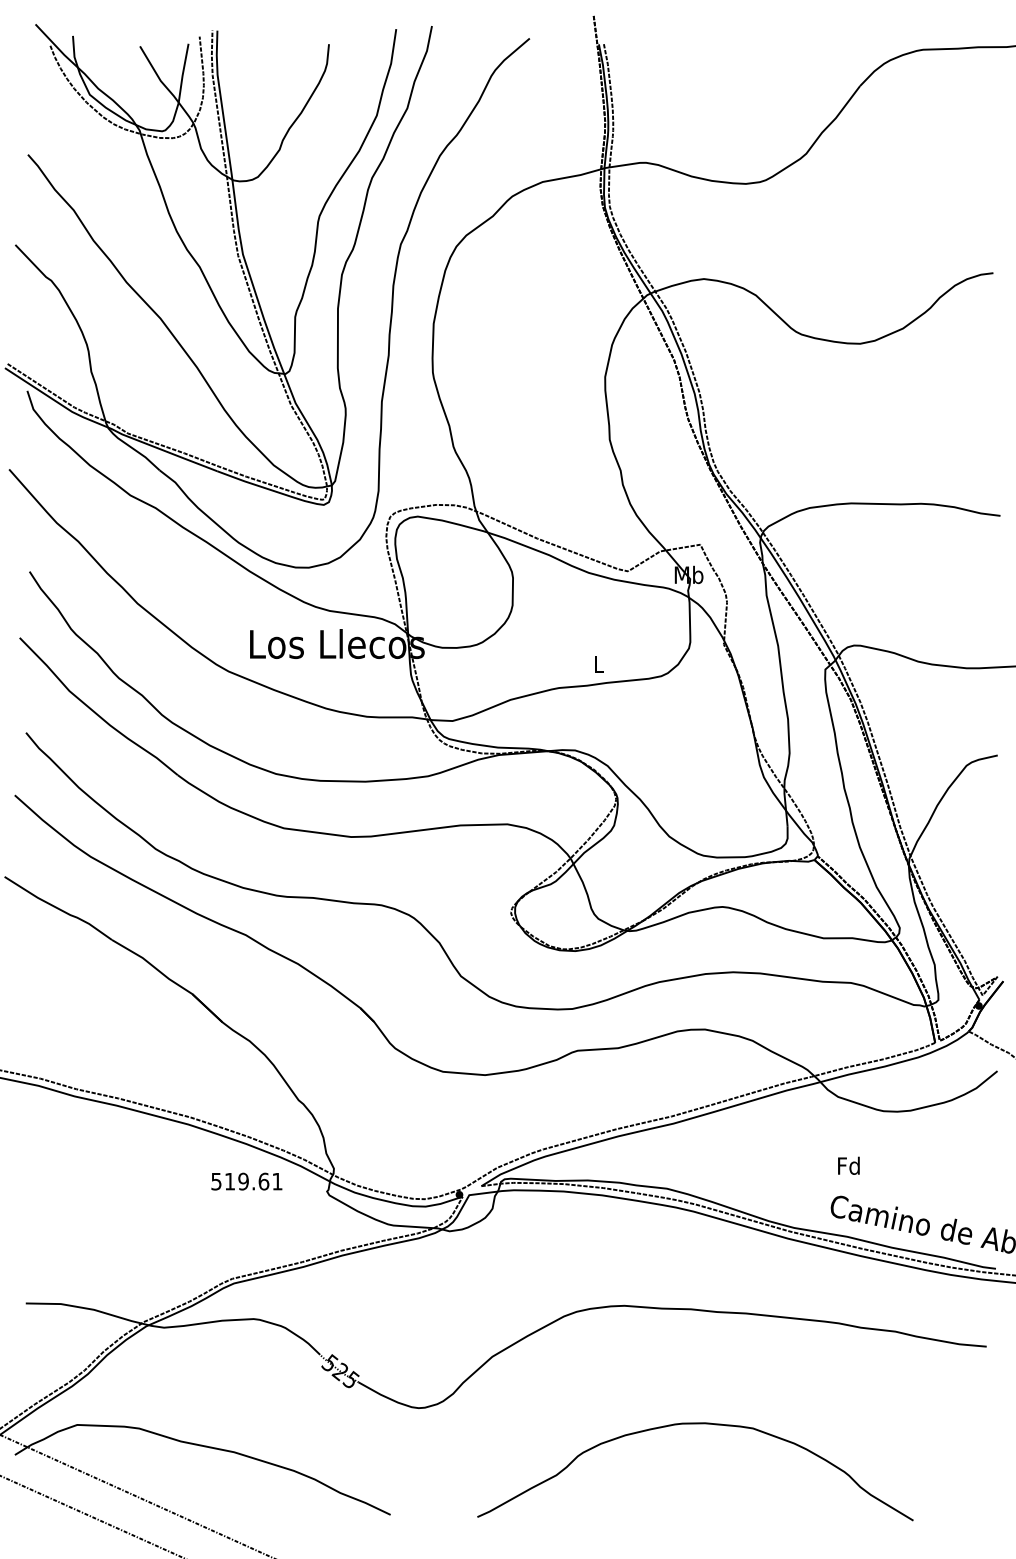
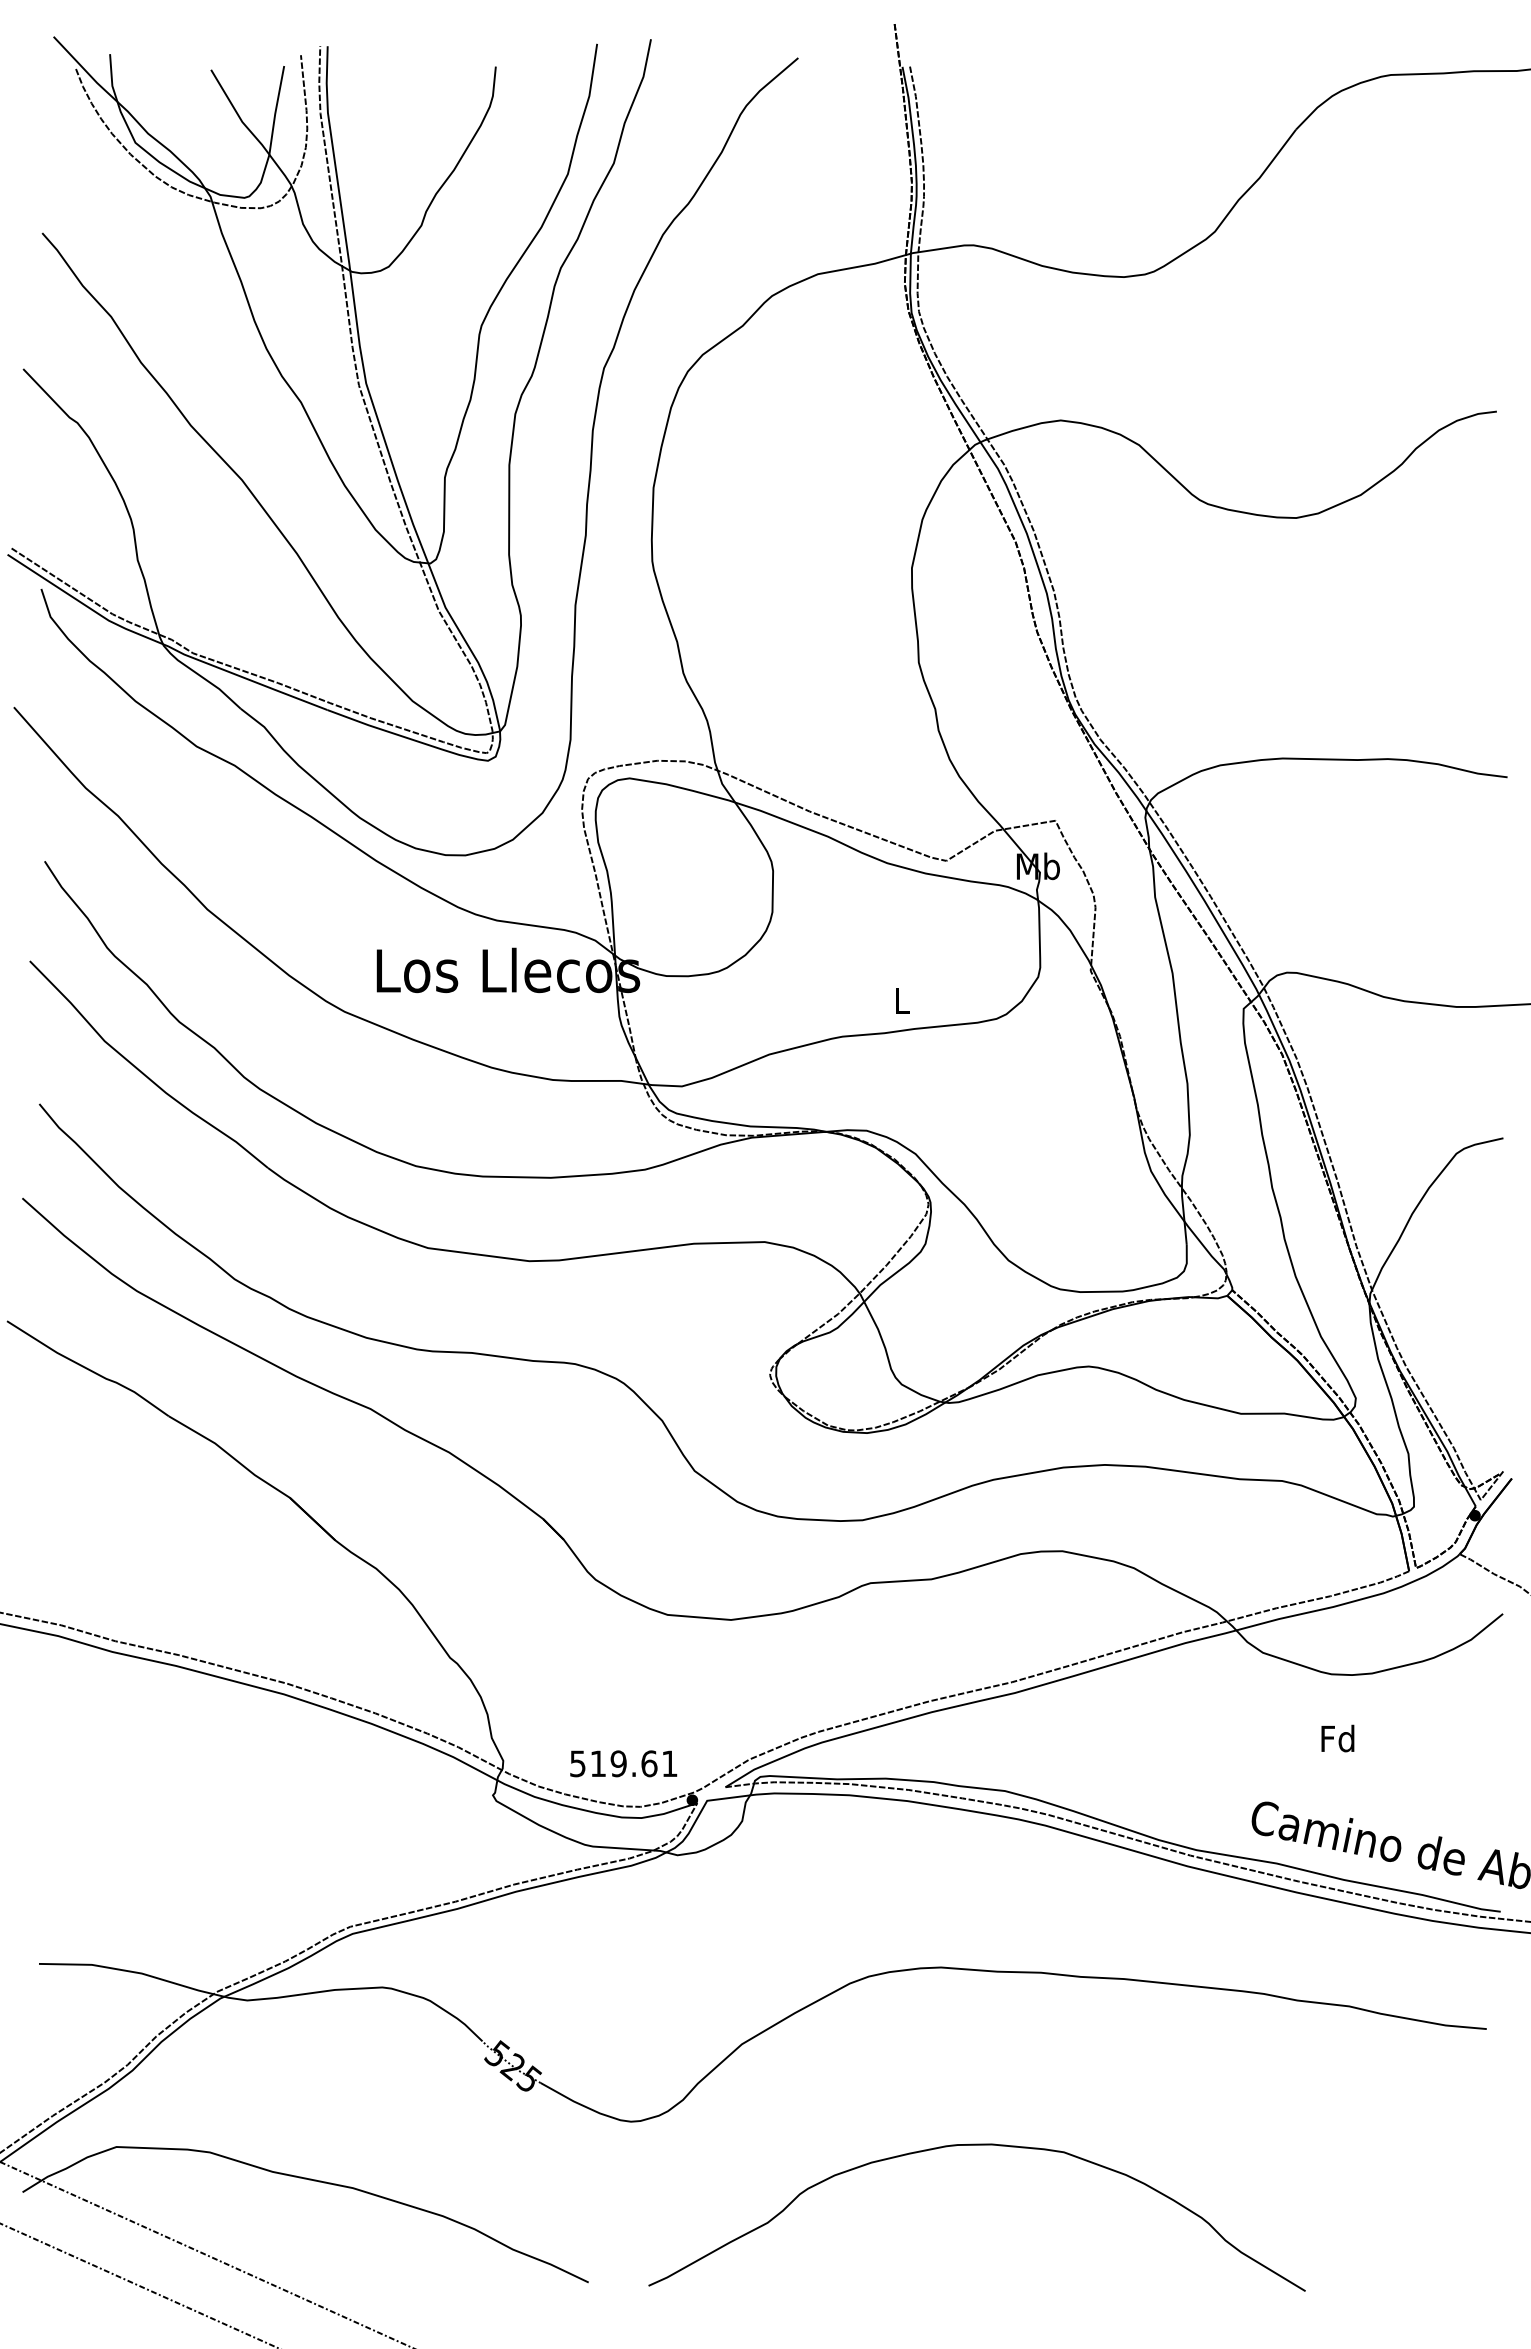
text: (848, 1165) -> (1337, 1738), moved
text: (246, 1181) -> (623, 1763), moved
curve: (695, 1424) -> (977, 2146), moved

